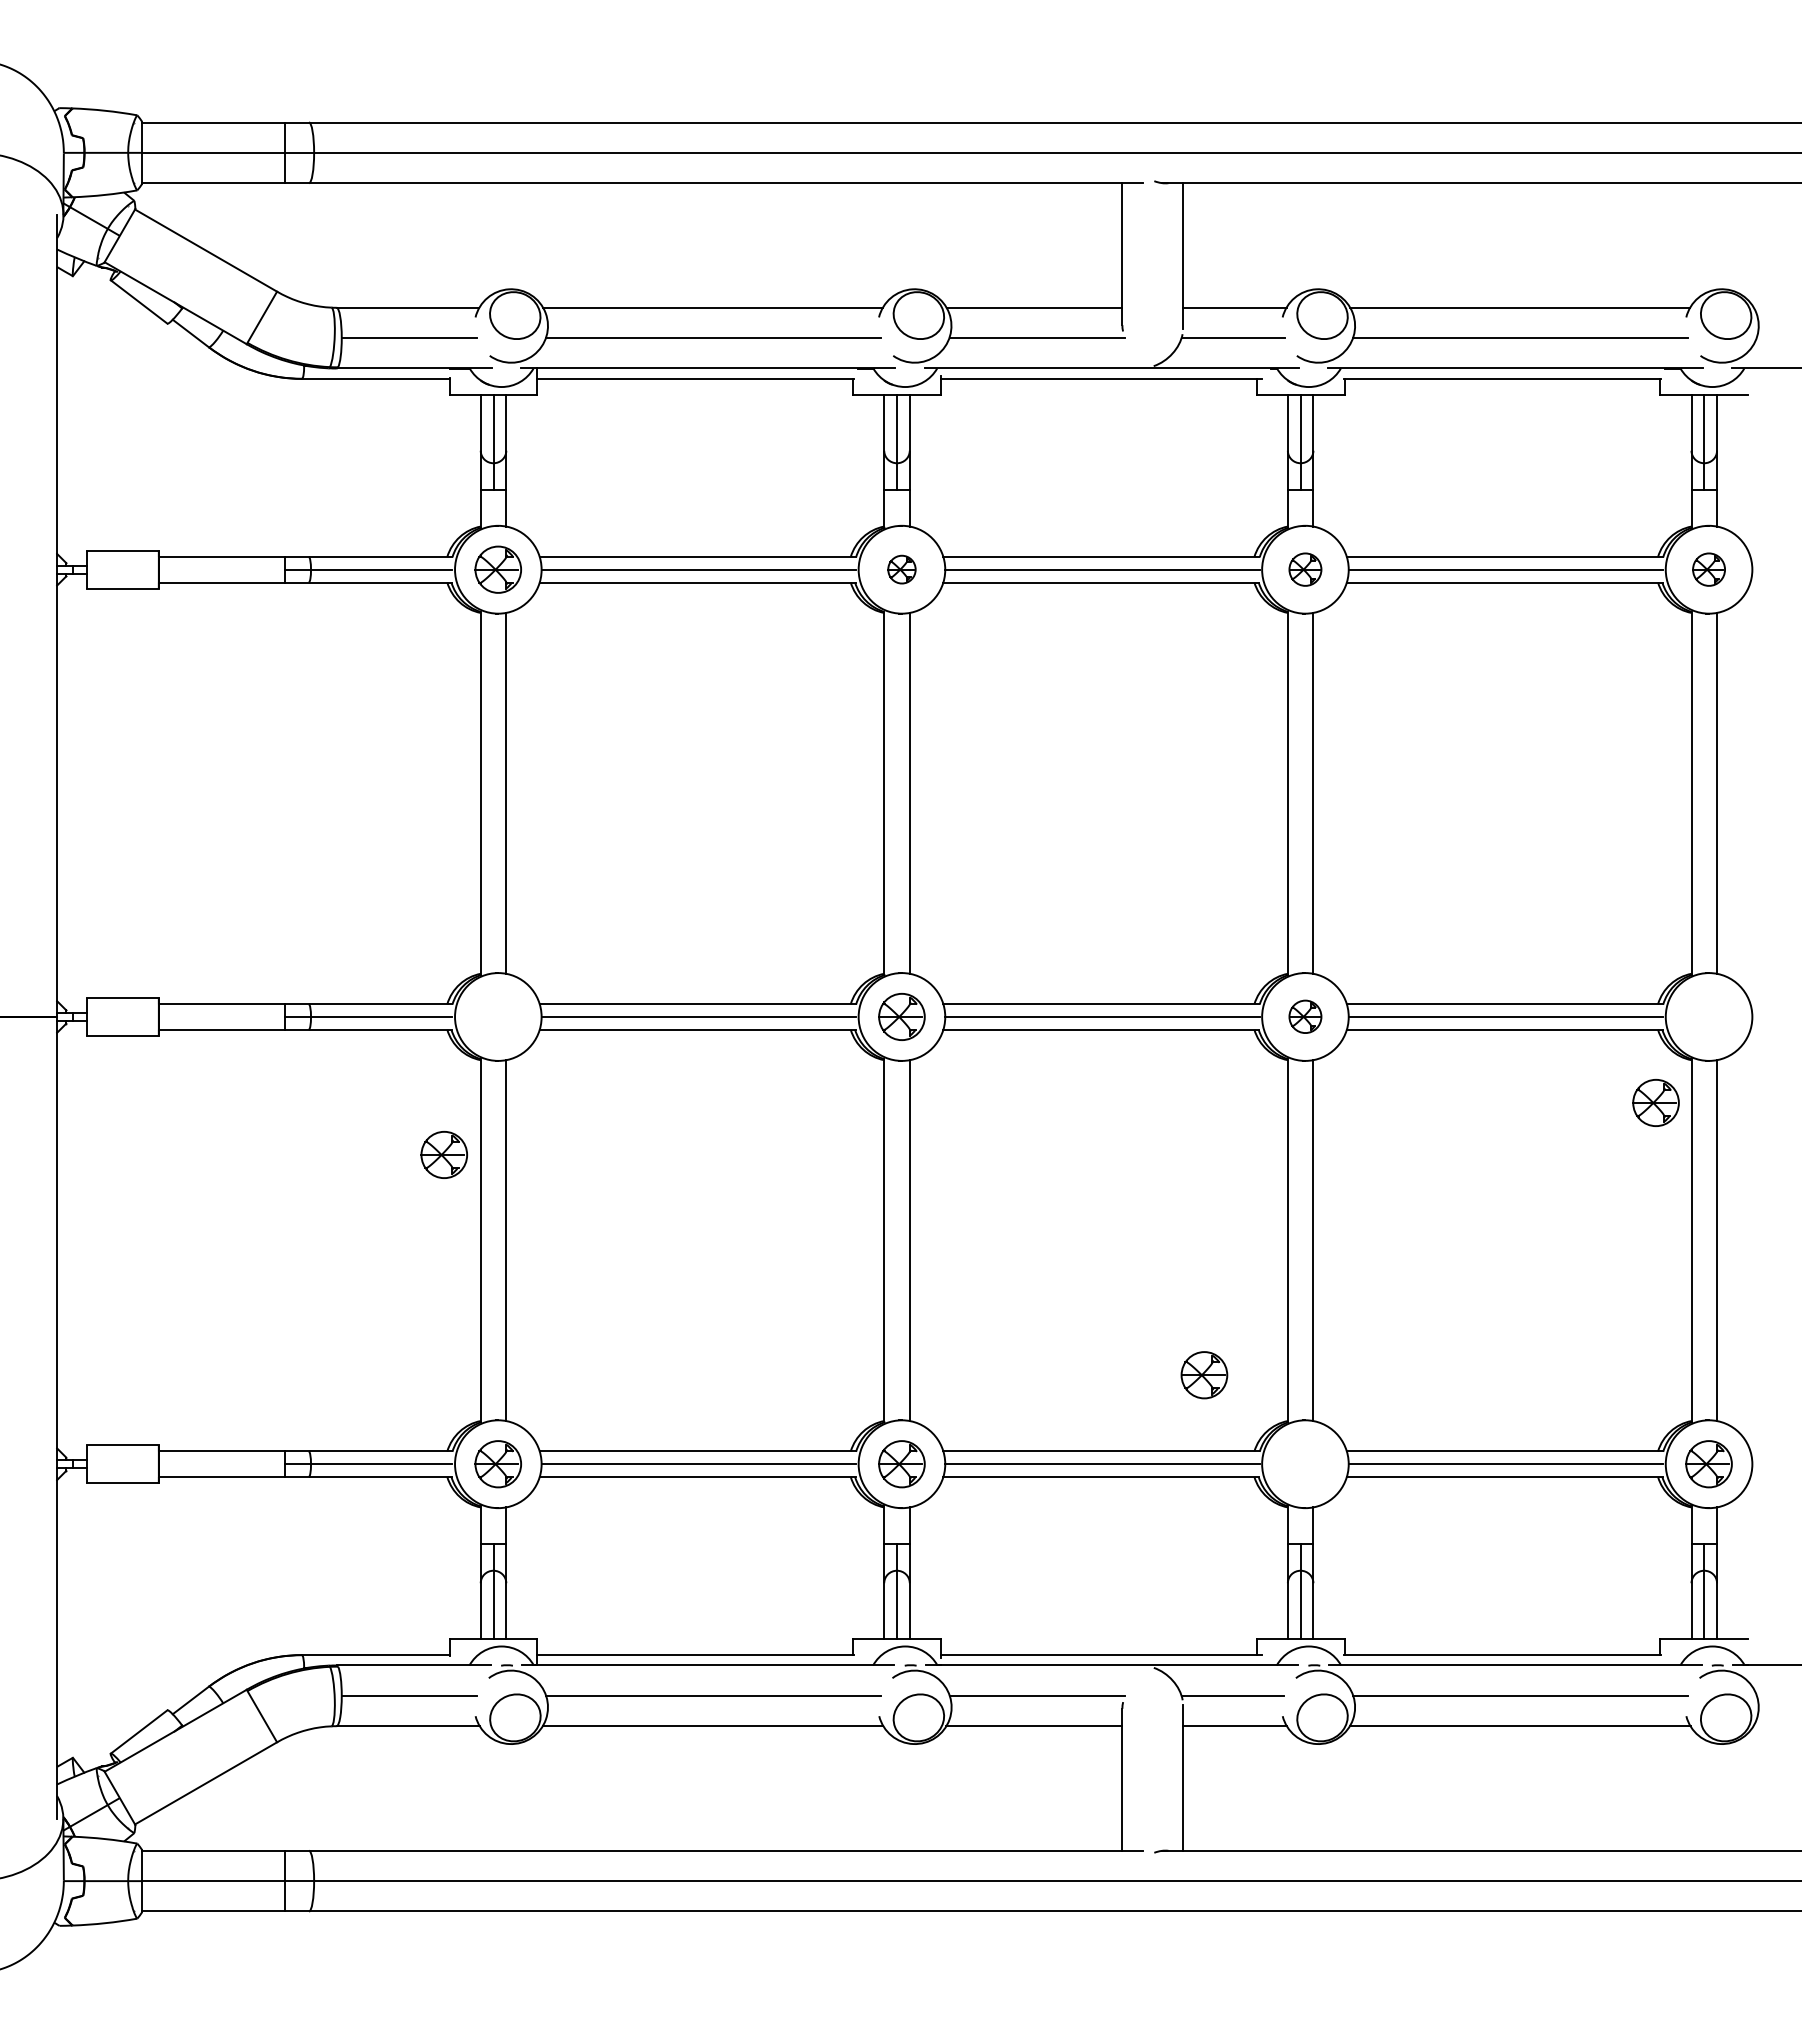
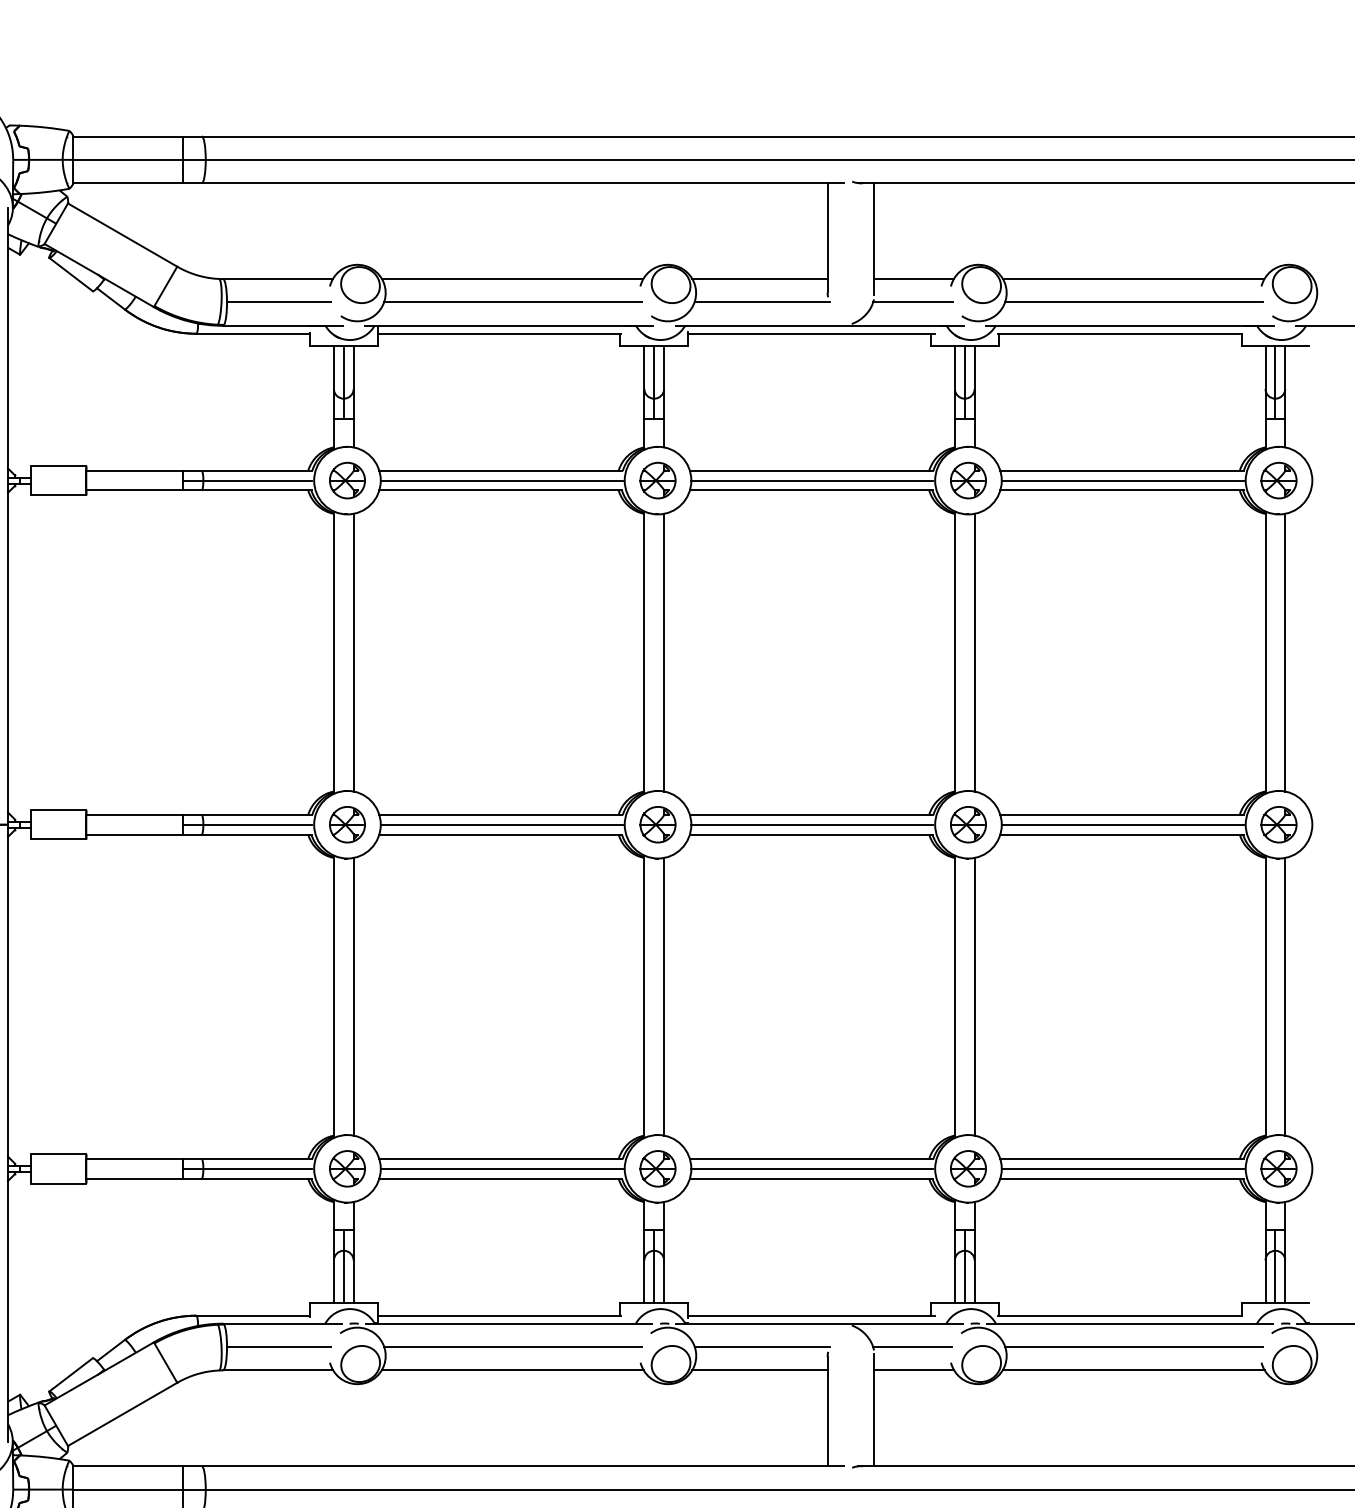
part: (901, 569) -> (657, 480), size x1.67
part: (1305, 569) -> (968, 480), size x1.43
part: (1708, 569) -> (1278, 480), size x1.43
part: (1305, 1016) -> (968, 824), size x1.43
part: (1655, 1102) -> (1278, 824), moved
part: (443, 1154) -> (346, 824), moved
part: (1204, 1375) -> (968, 1169), moved

